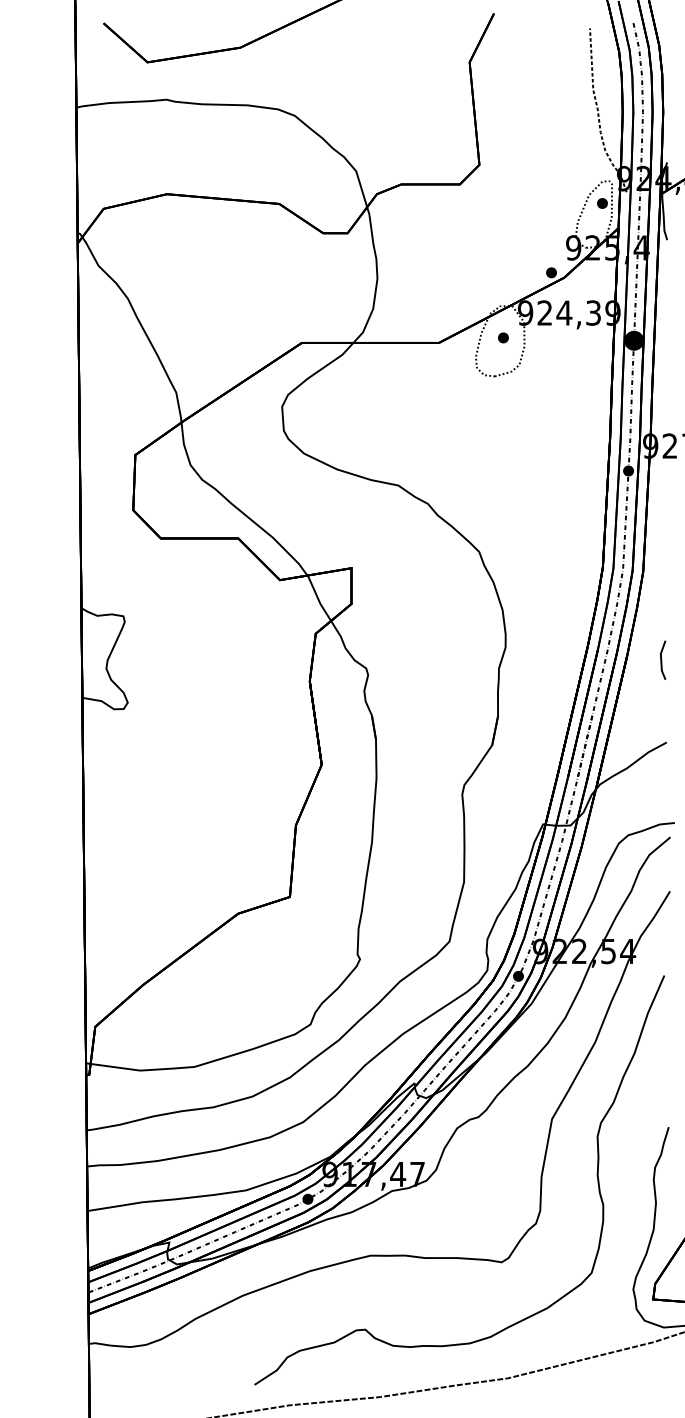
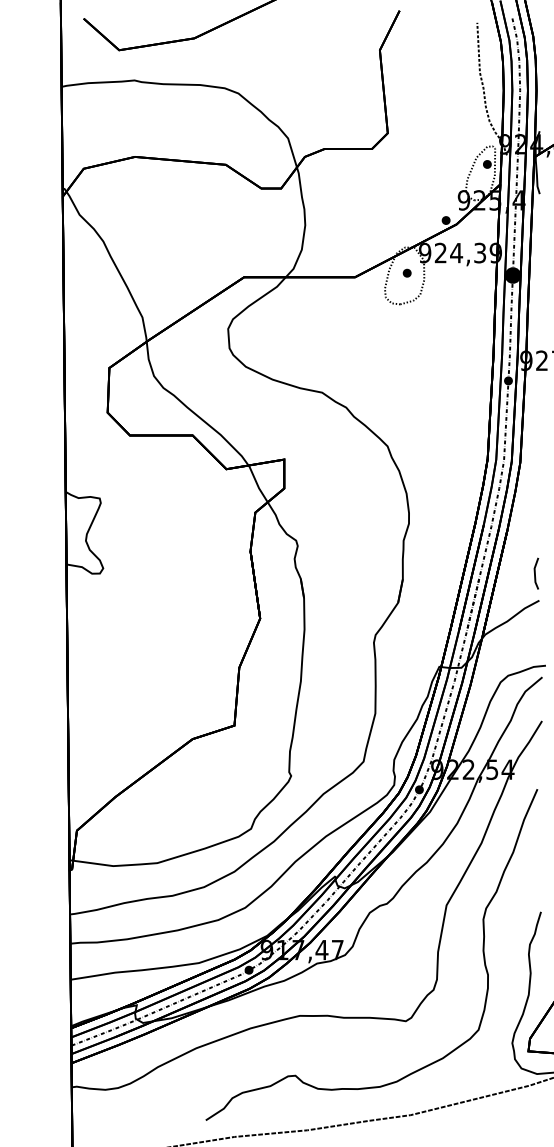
line: (662, 659) -> (535, 573), moved

